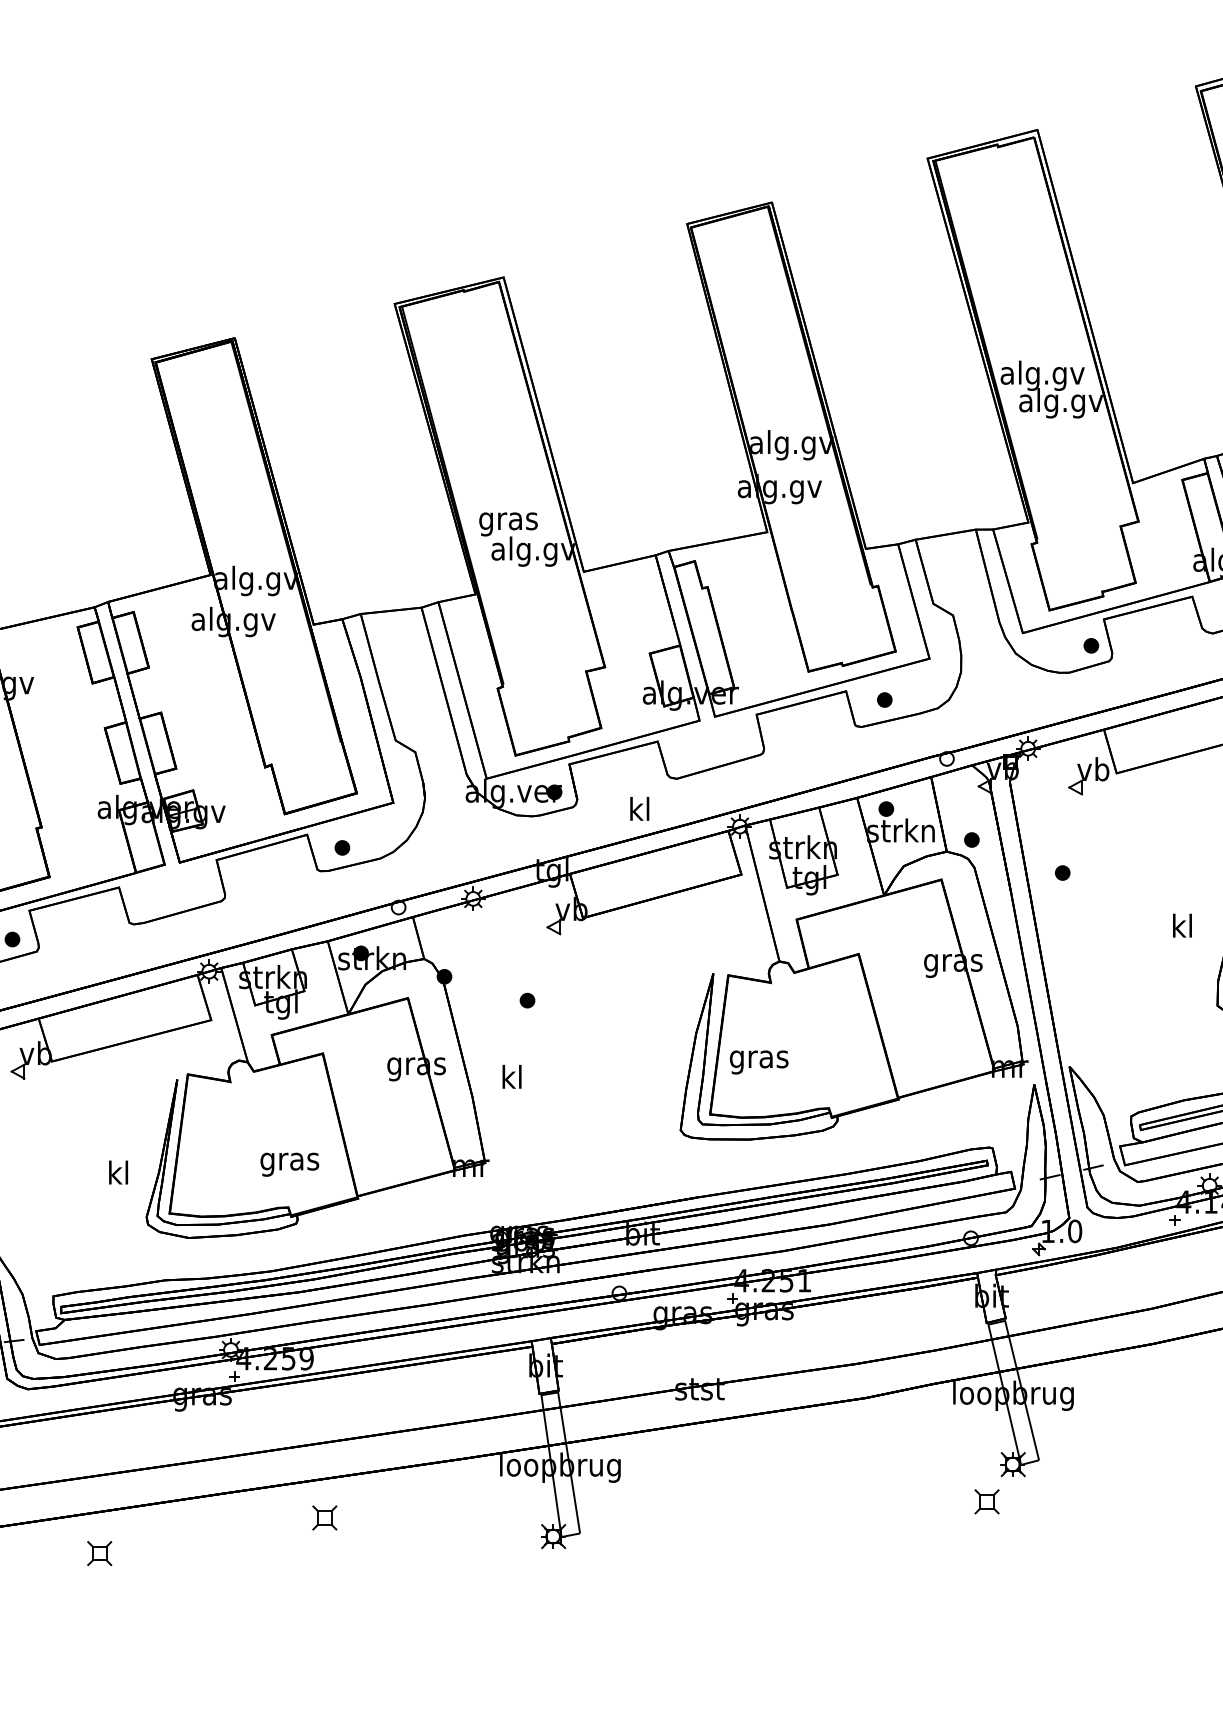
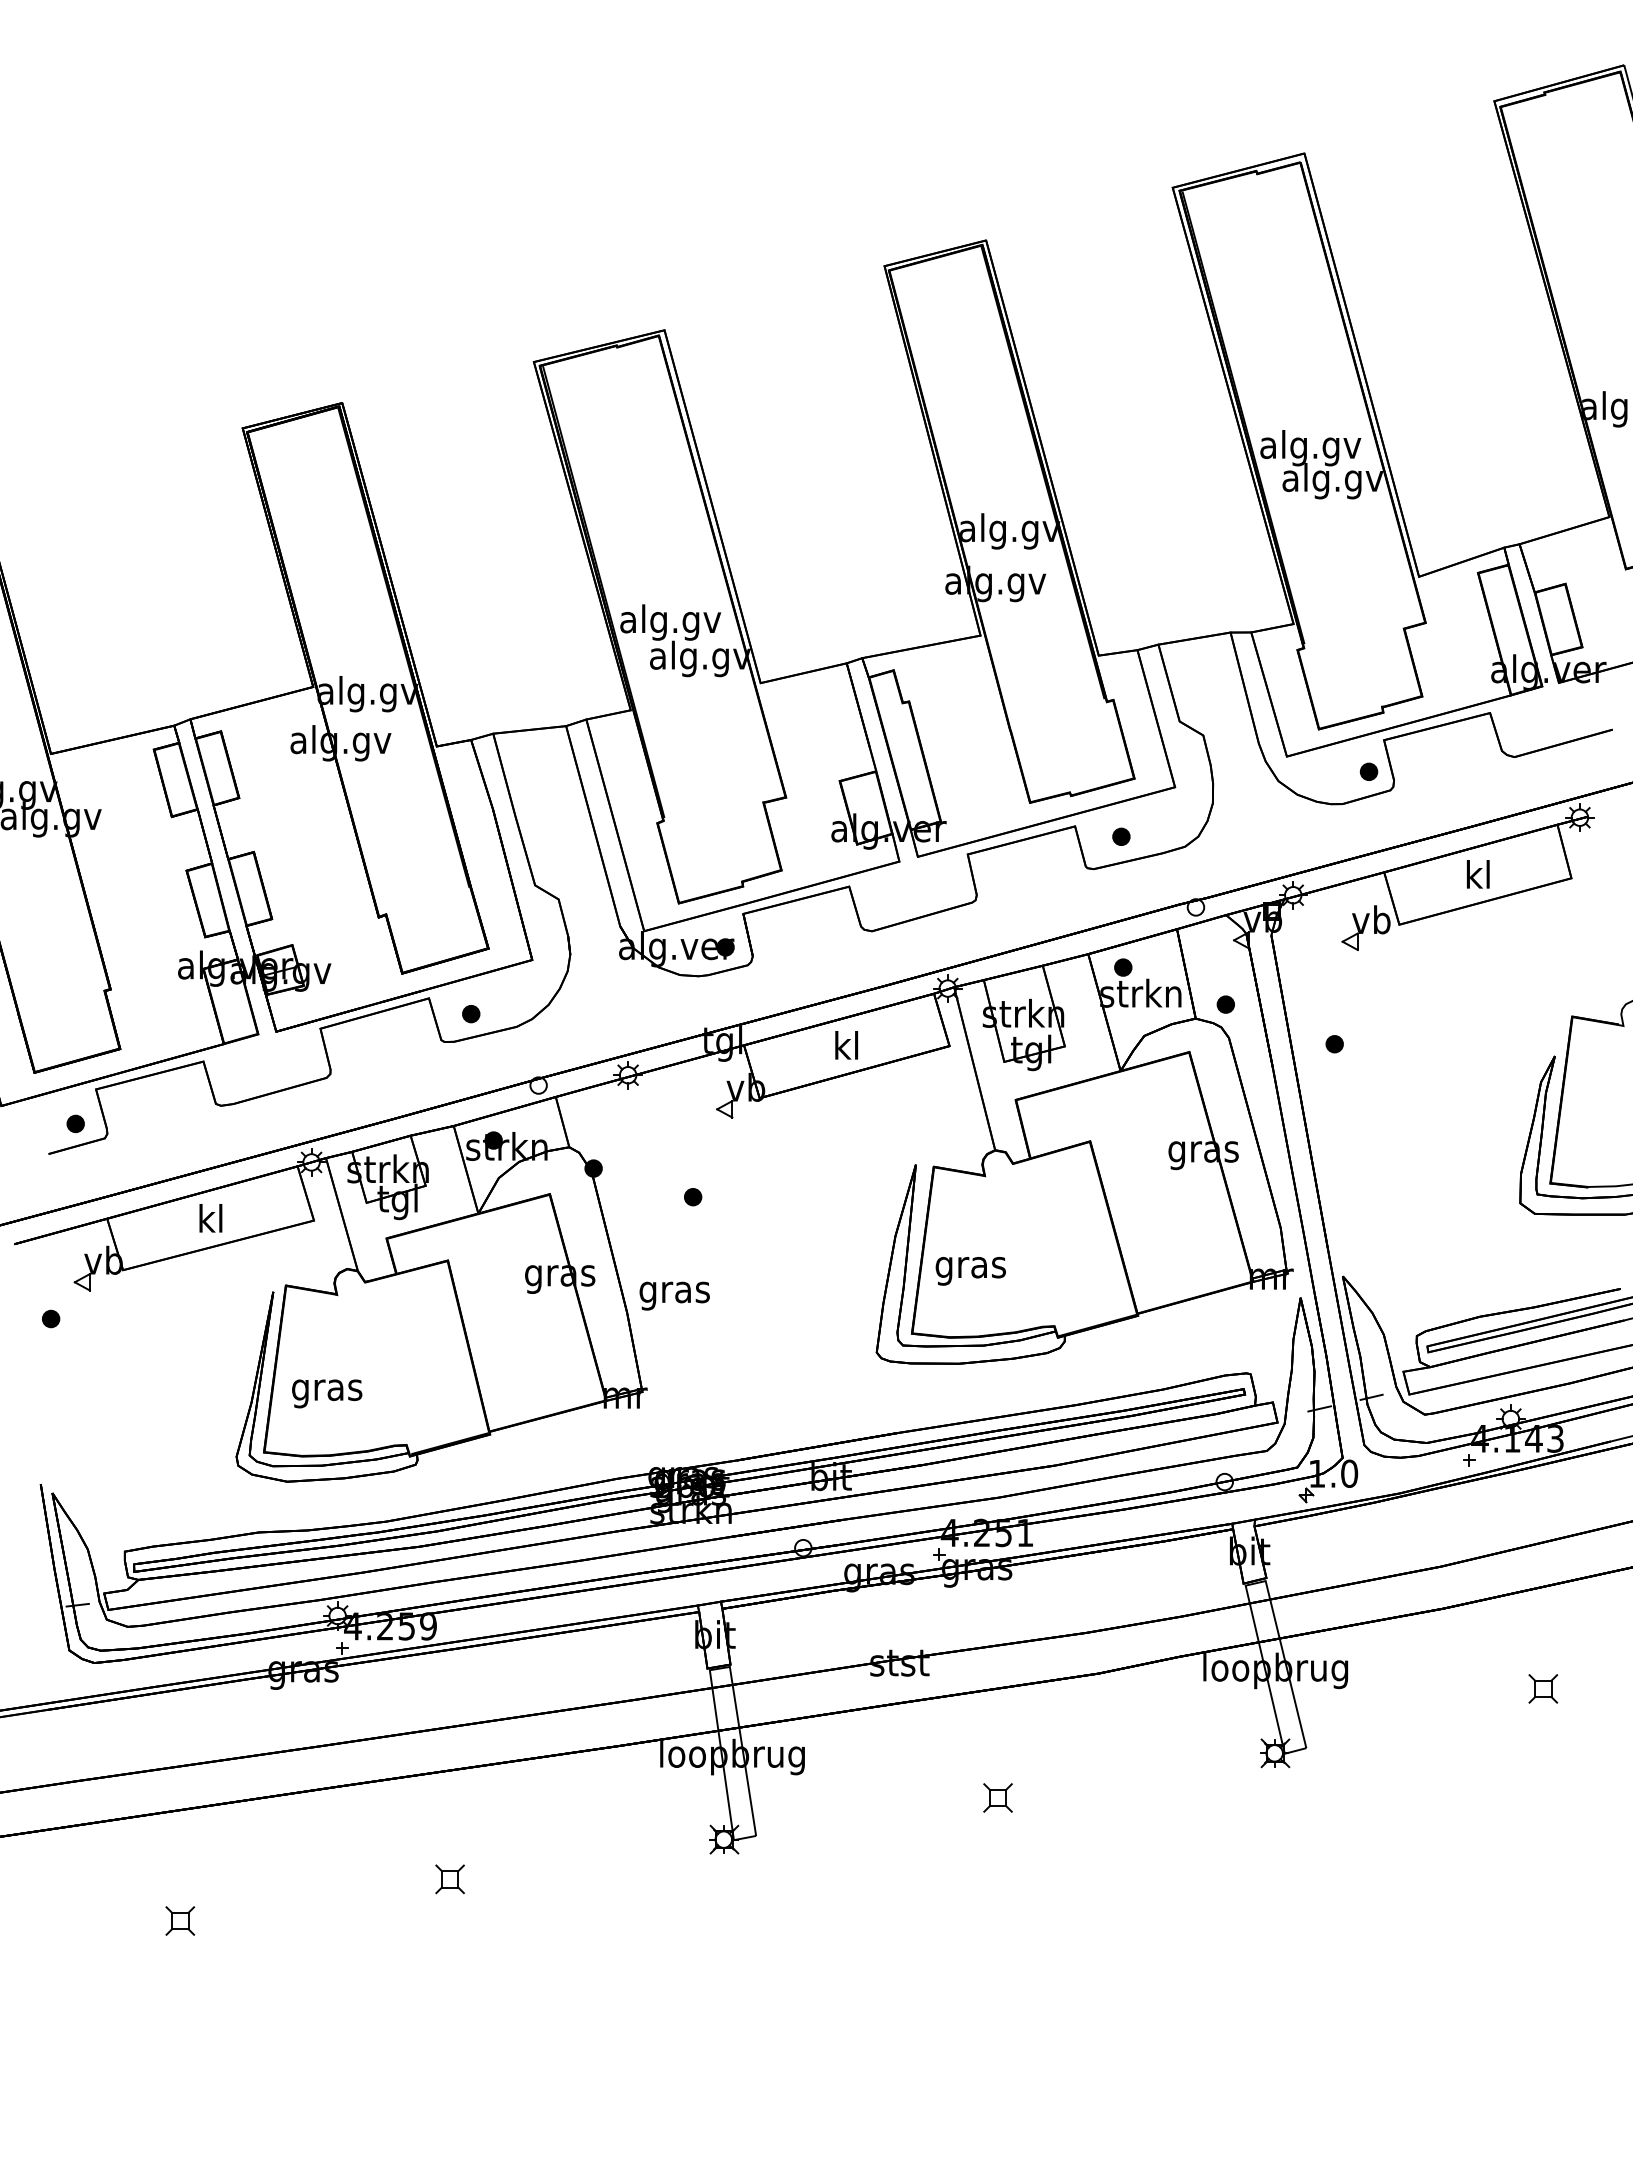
text: (508, 521) -> (670, 622), gras -> alg.gv
text: (639, 809) -> (846, 1045), moved
text: (1182, 925) -> (1478, 874), moved
text: (511, 1080) -> (674, 1292), kl -> gras
text: (290, 1164) -> (327, 1393), moved
text: (118, 1172) -> (210, 1218), moved
part: (986, 1501) -> (997, 1797), moved
part: (324, 1518) -> (449, 1879), moved
part: (99, 1553) -> (180, 1920), moved

